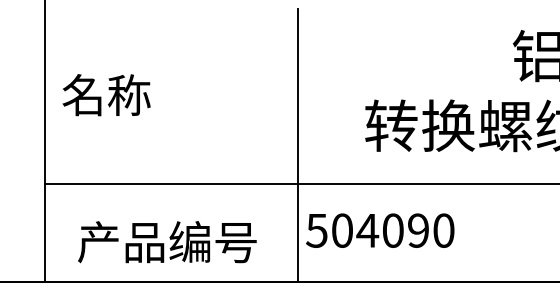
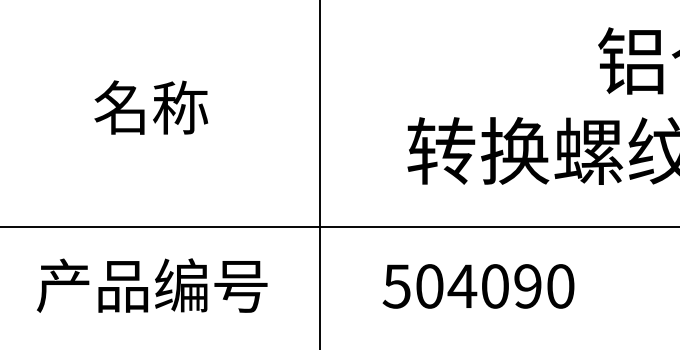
text: (106, 95) -> (151, 108), moved
text: (380, 230) -> (478, 286), moved
text: (167, 242) -> (152, 286), moved

